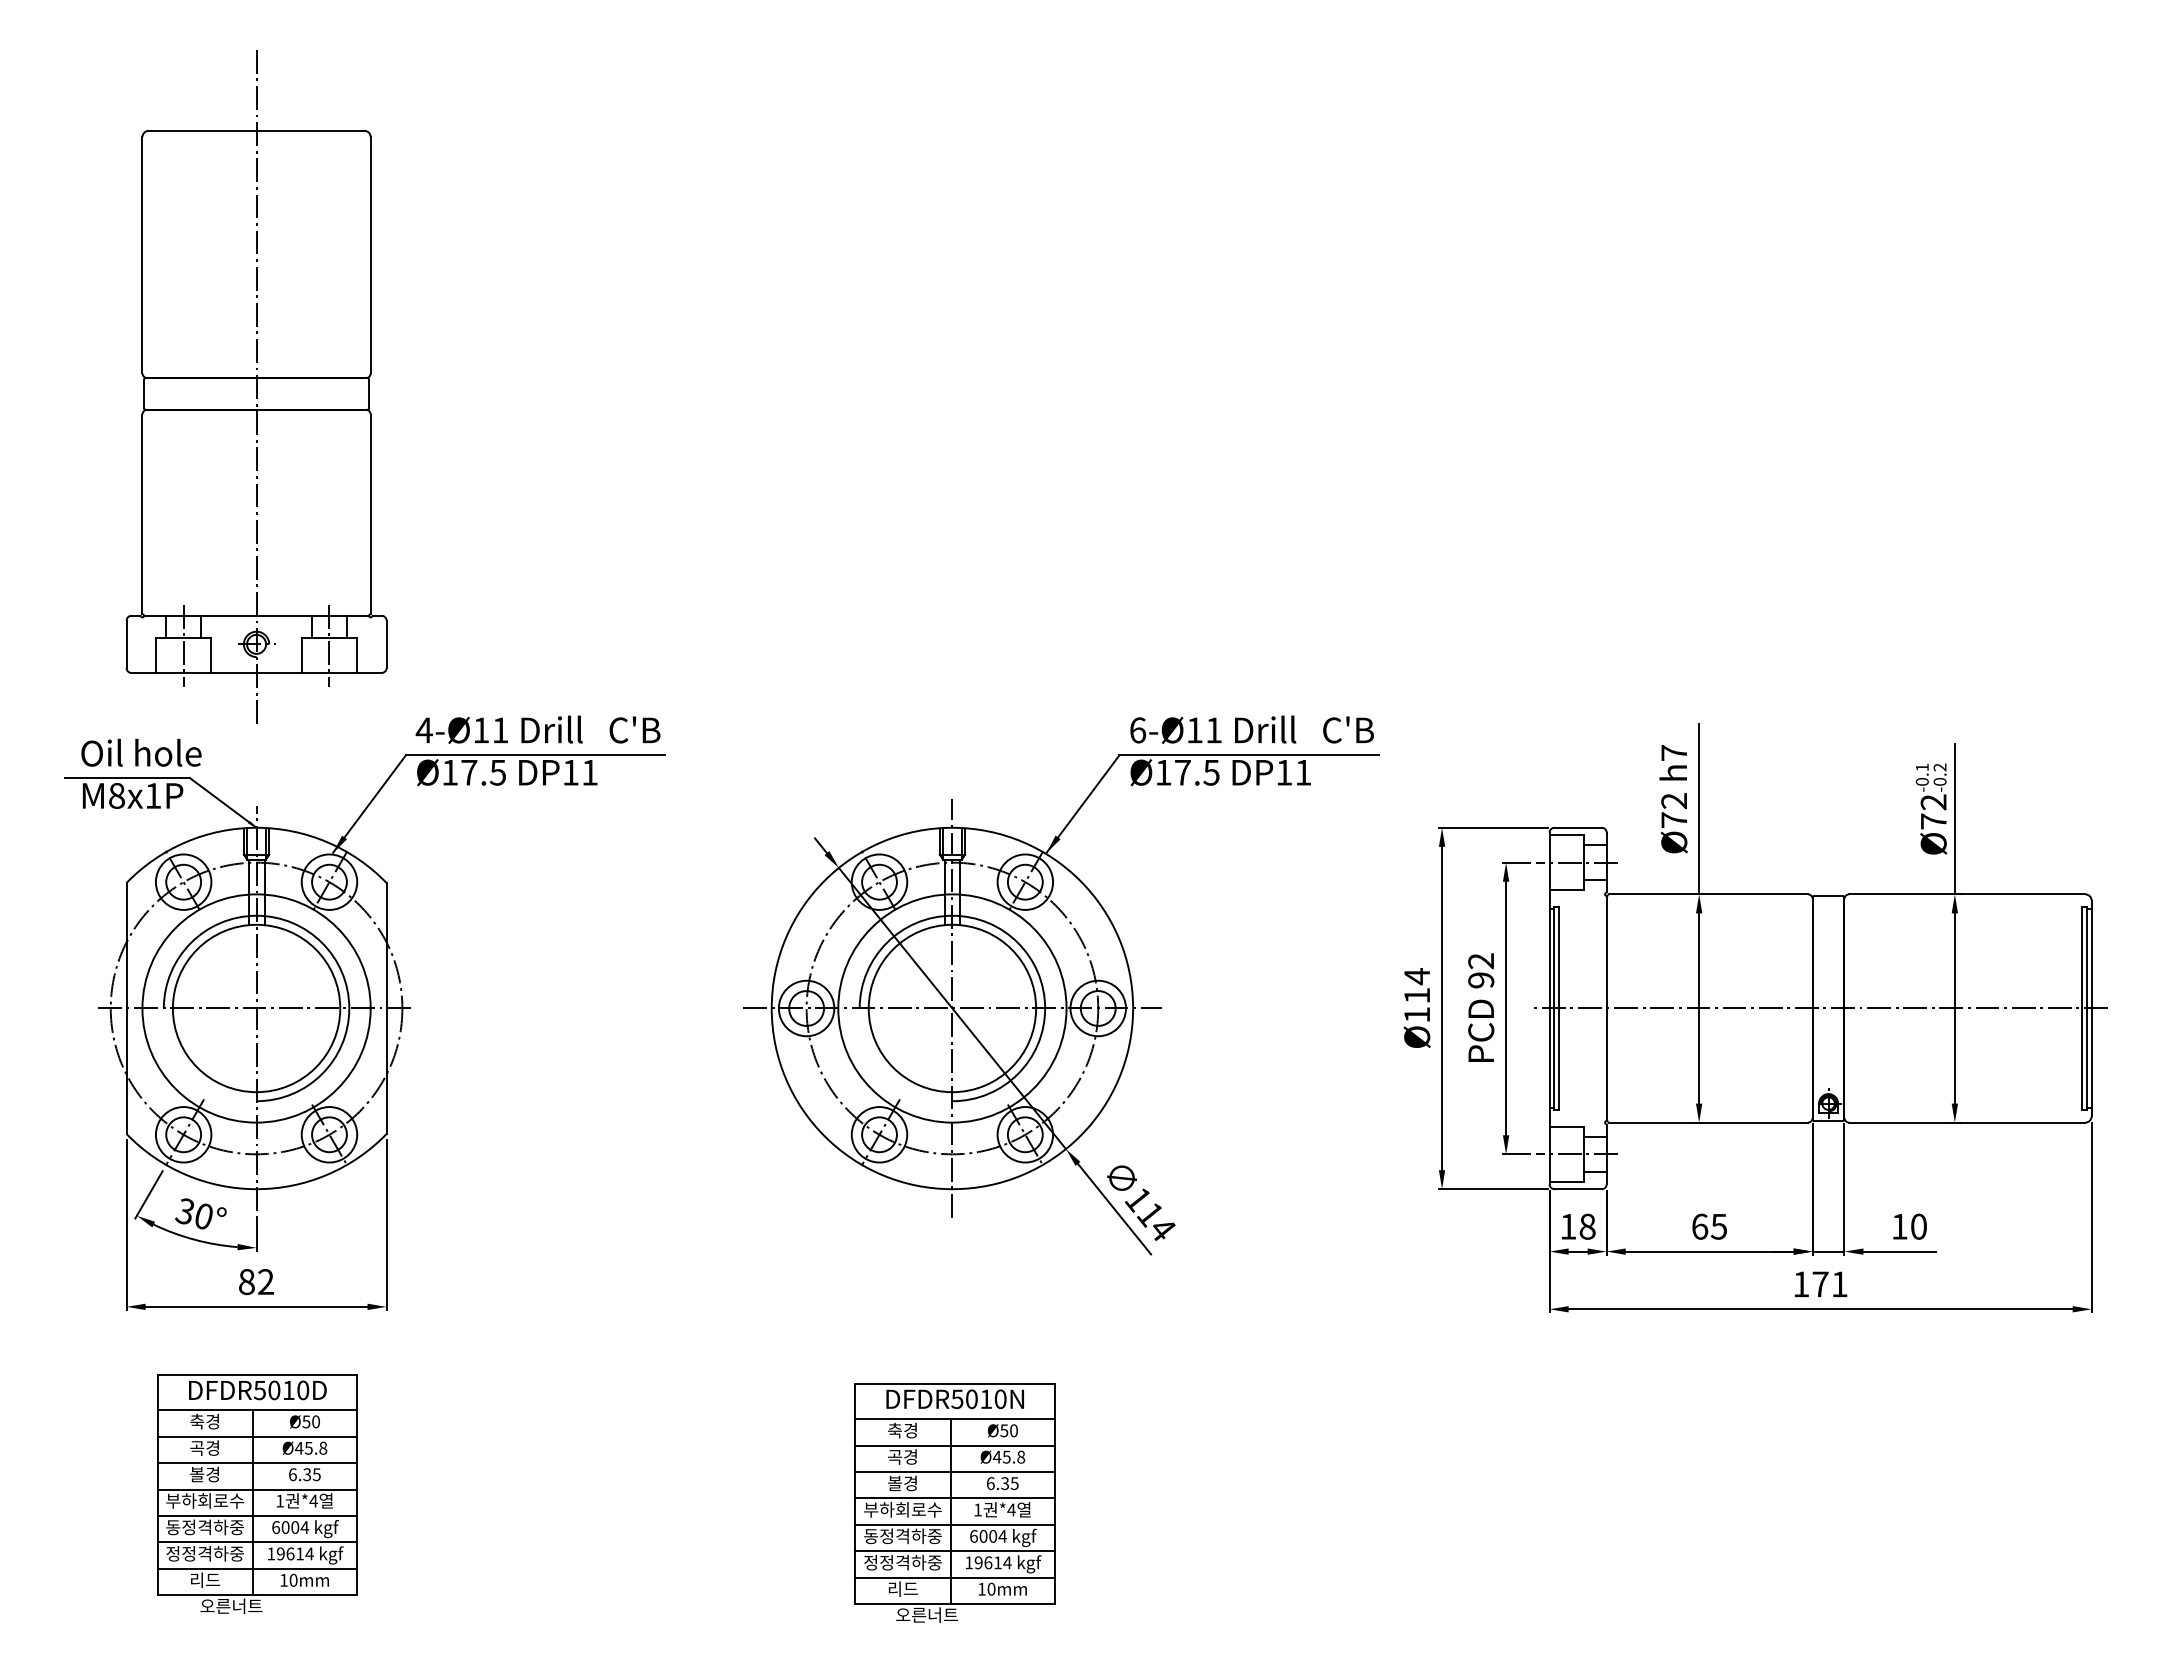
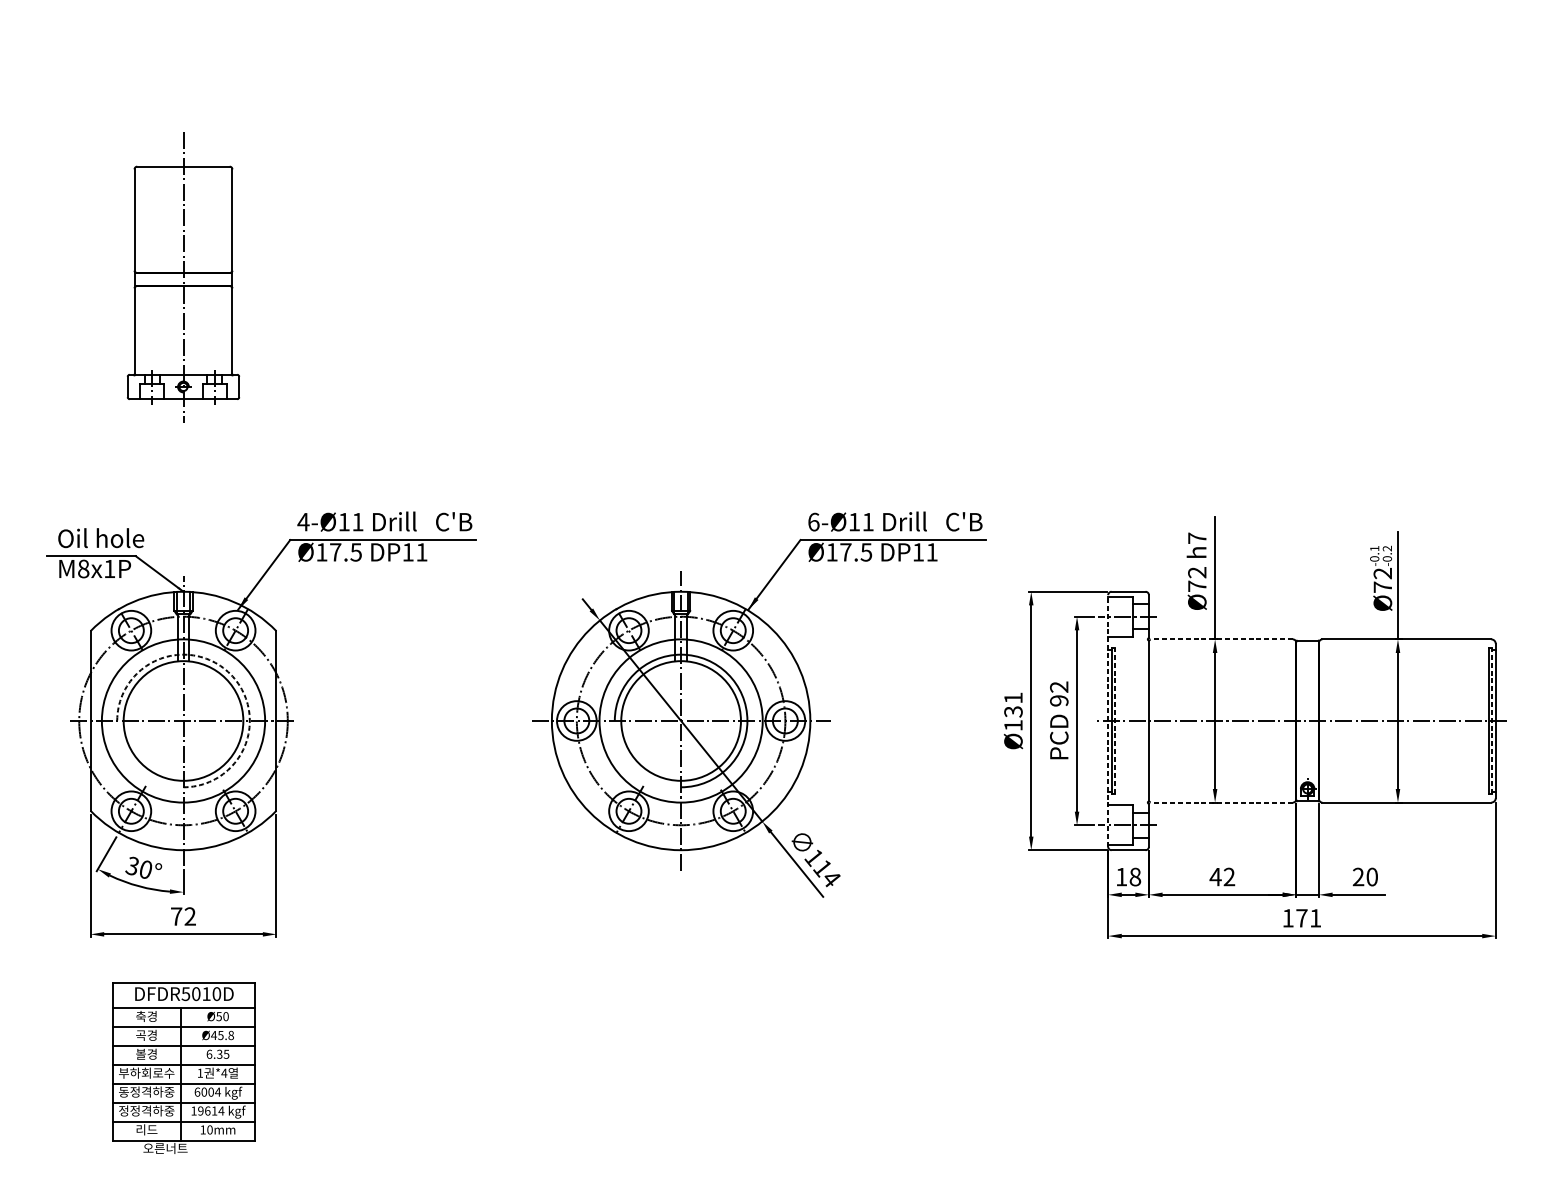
part: (256, 386) -> (183, 276), size x0.6
line: (1707, 894) -> (1221, 639), solid -> dashed
arc: (322, 942) -> (230, 673), solid -> dashed
text: (1417, 985) -> (1013, 704), Ø114 -> Ø131
line: (1549, 1008) -> (1108, 720), solid -> dashed
line: (1559, 1008) -> (1115, 720), solid -> dashed
line: (2086, 1008) -> (1492, 720), solid -> dashed
line: (1707, 1122) -> (1221, 802), solid -> dashed
text: (1709, 1226) -> (1222, 876), 65 -> 42
text: (1899, 1226) -> (1358, 876), 10 -> 20
text: (246, 1282) -> (176, 916), 82 -> 72
part: (954, 1502) -> (682, 1074), removed

